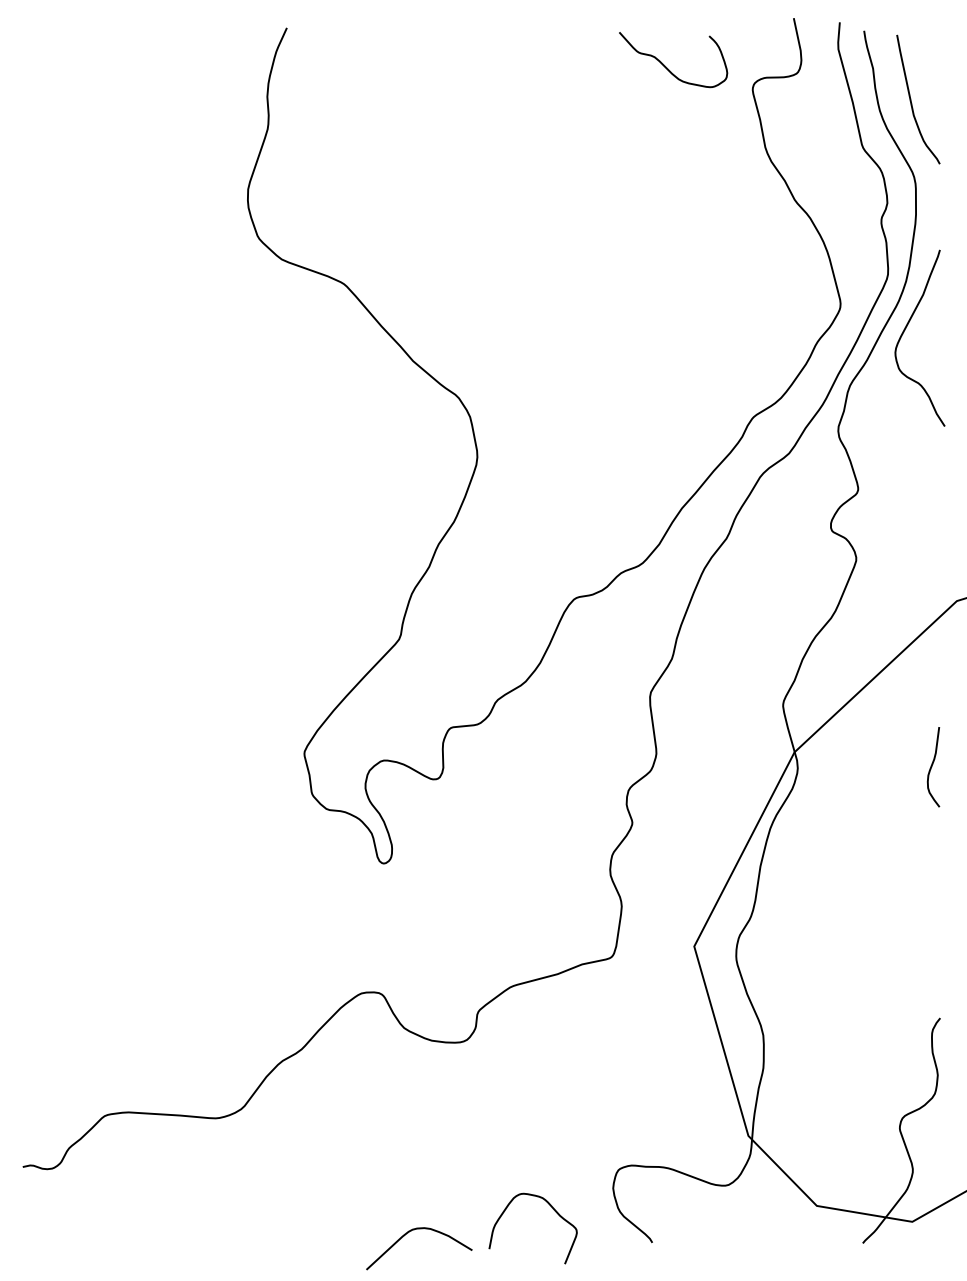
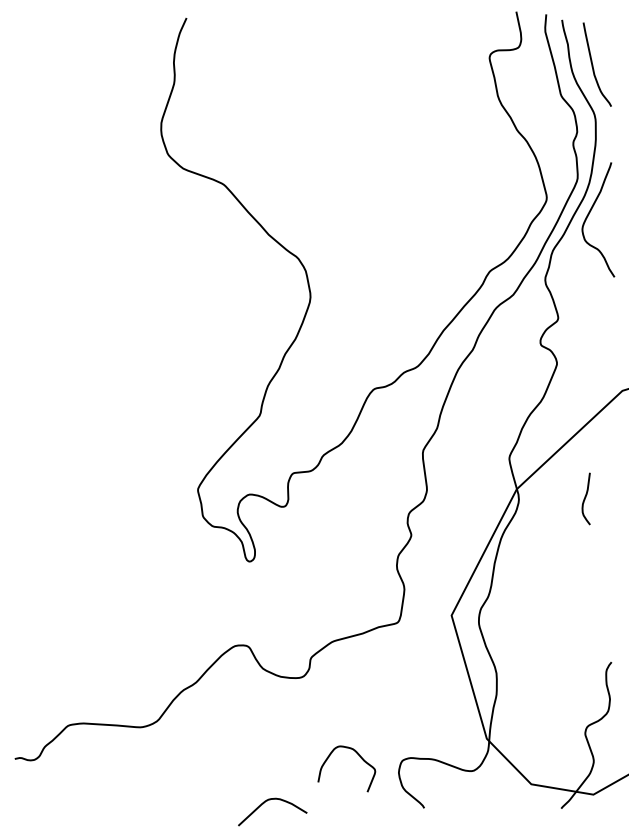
curve: (666, 65) -> (433, 42), removed
curve: (932, 766) -> (585, 498), moved
curve: (555, 1213) -> (361, 759), moved

